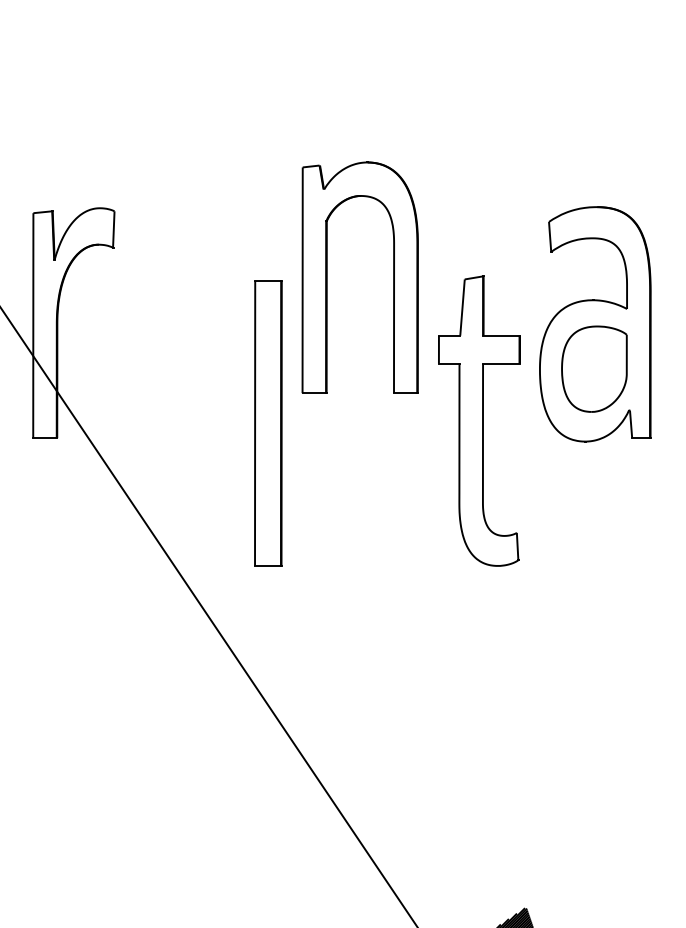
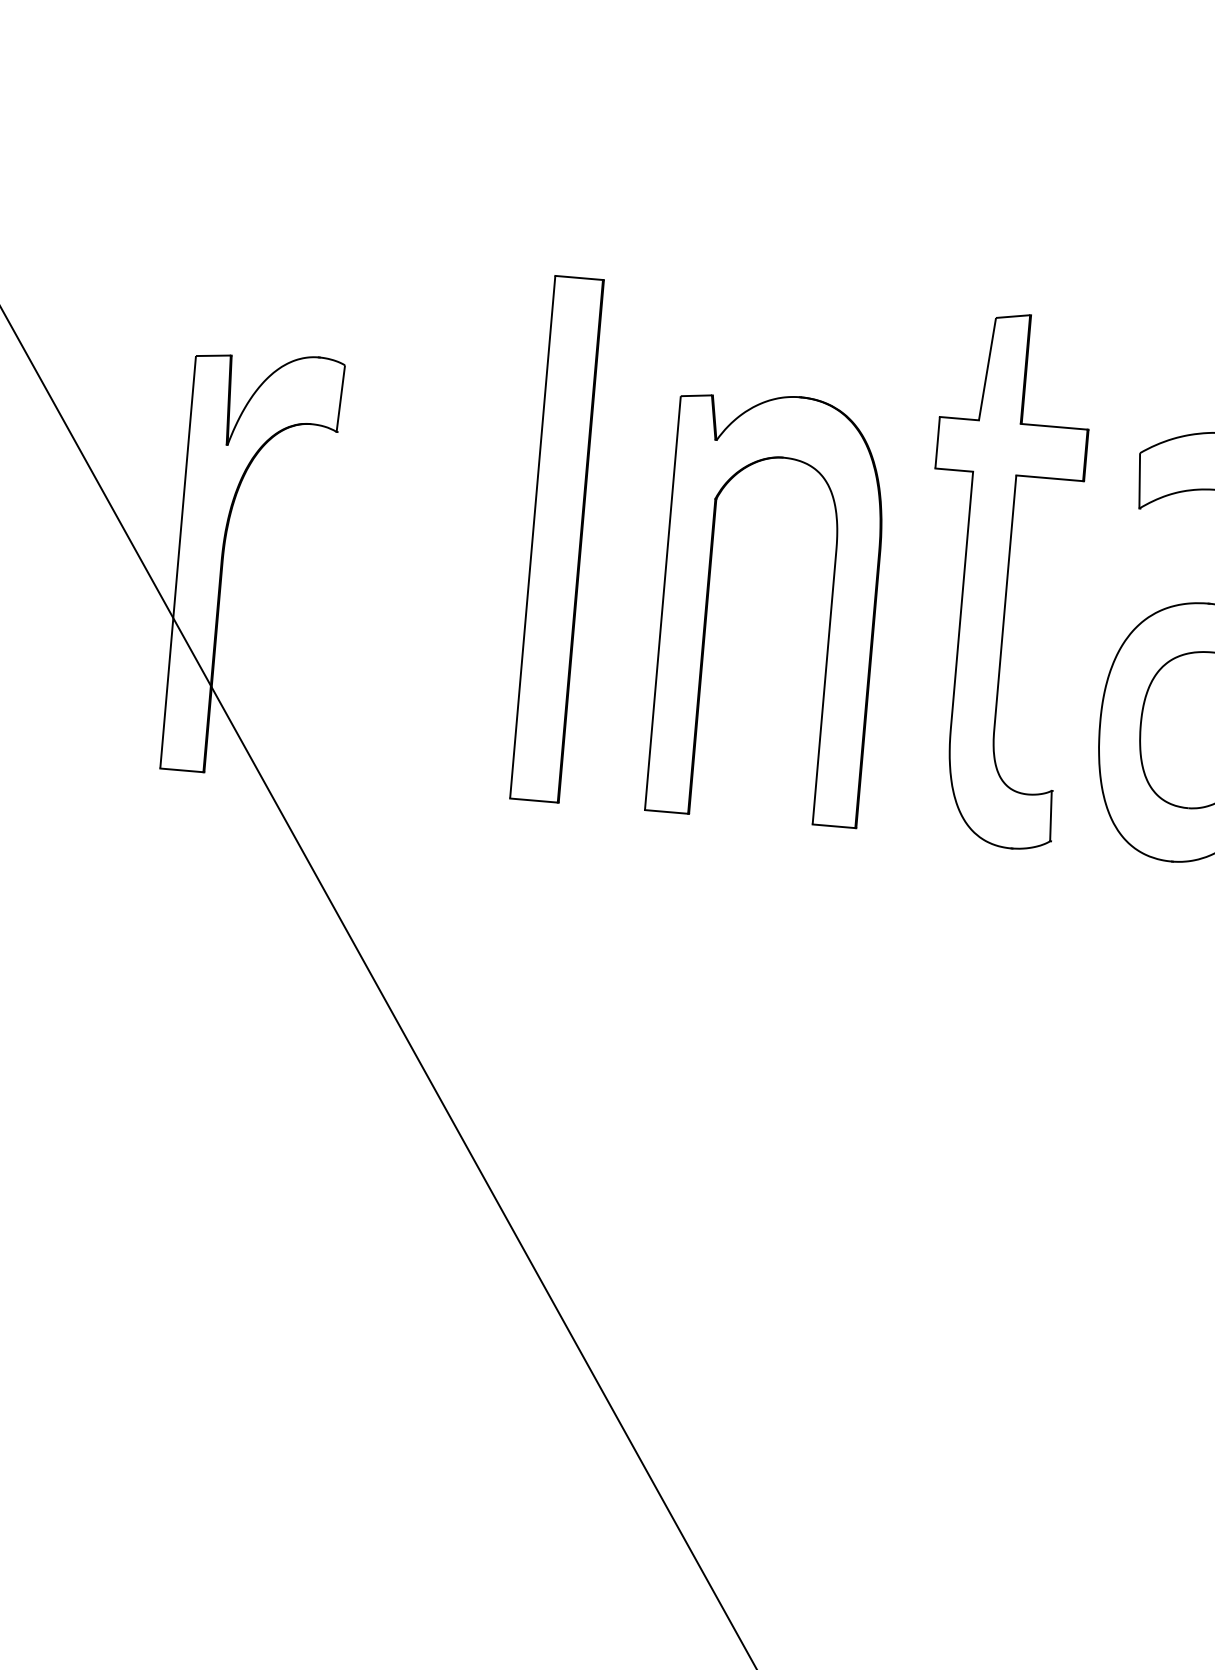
part: (327, 277) -> (708, 601), moved
part: (479, 420) -> (1000, 578), moved
part: (268, 423) -> (557, 539), moved

